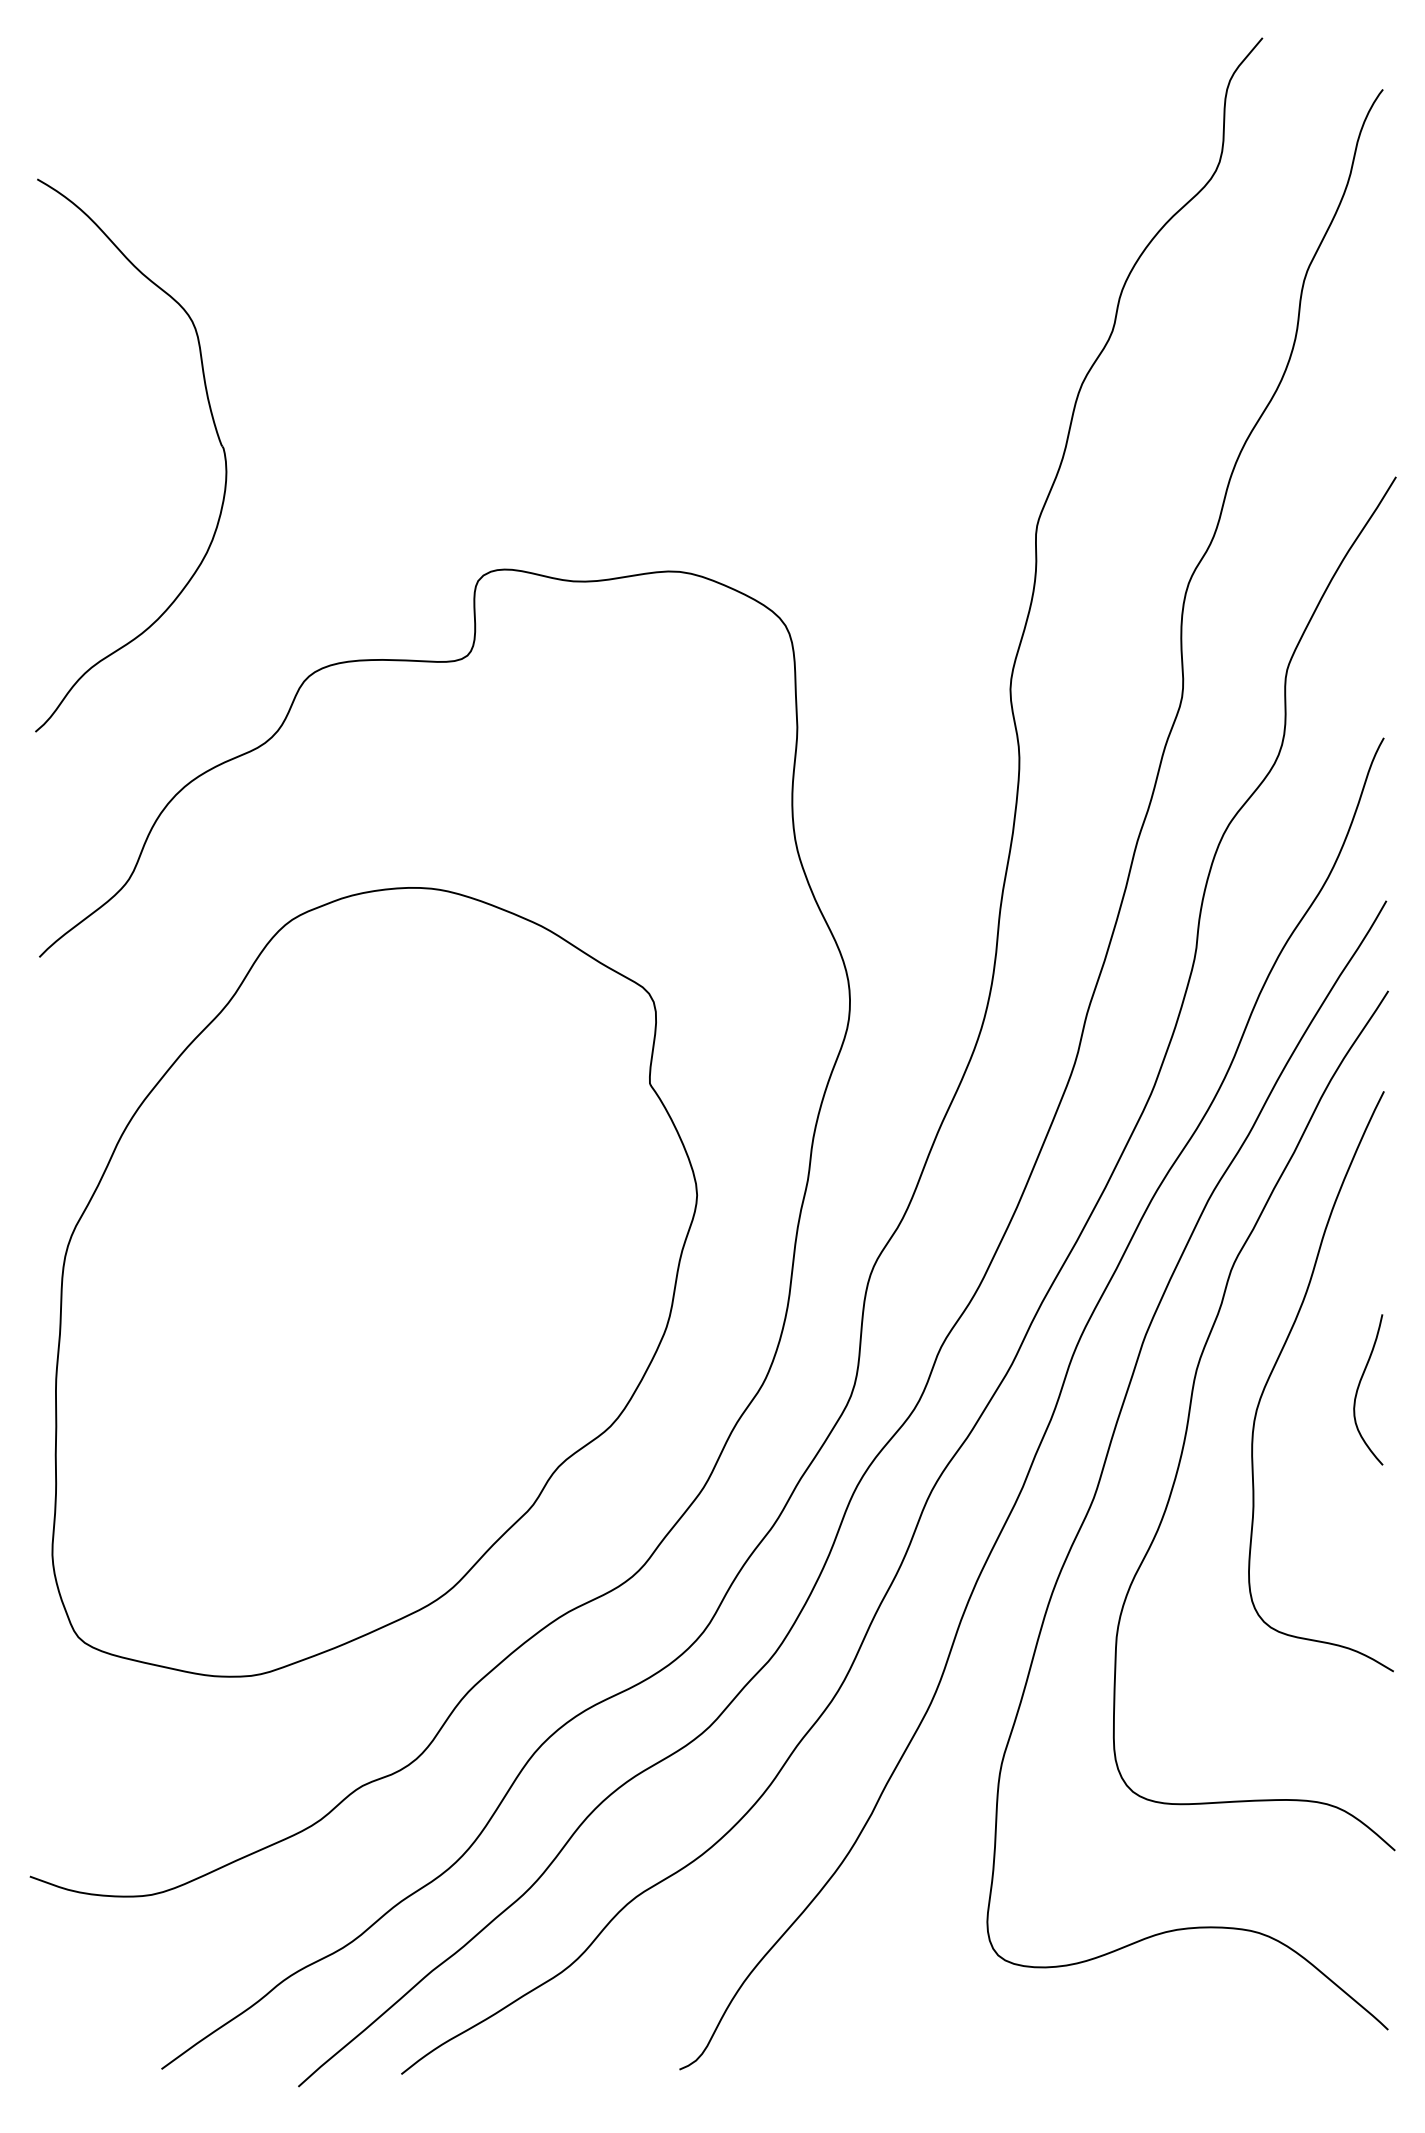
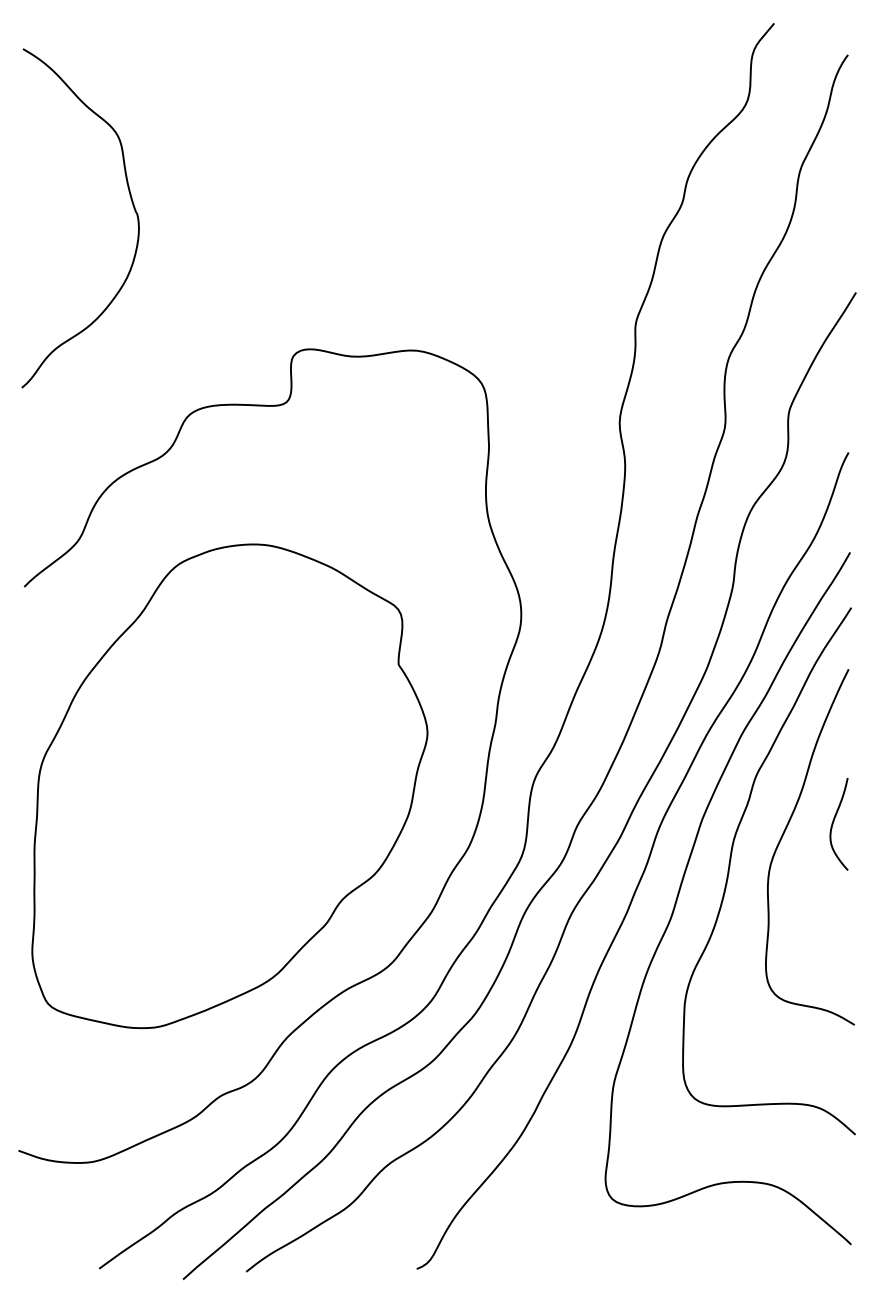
part: (214, 429) -> (131, 202), moved
curve: (1360, 1385) -> (834, 821), moved

